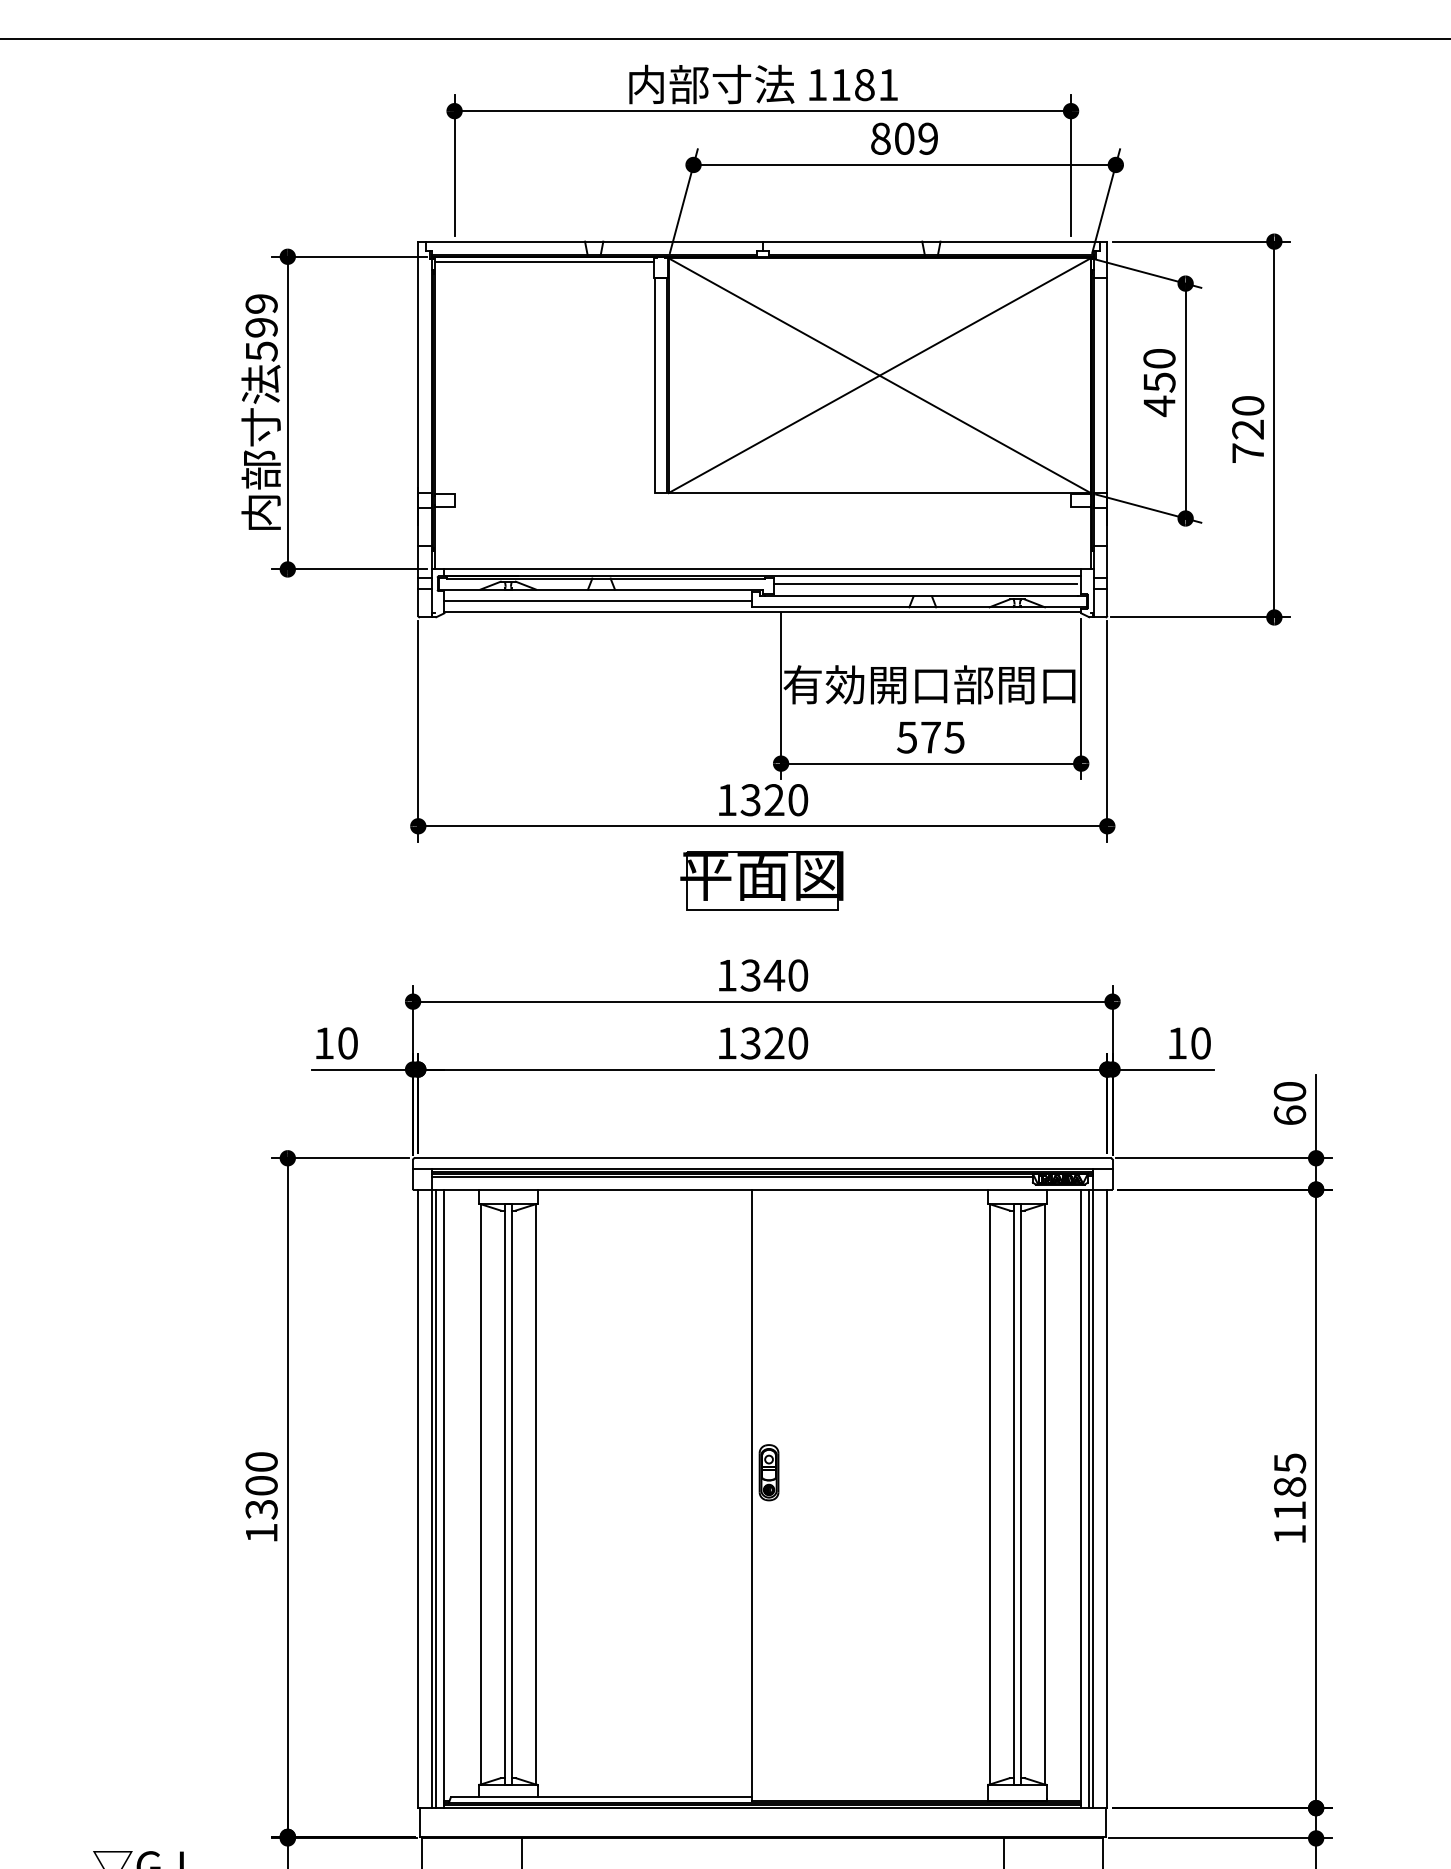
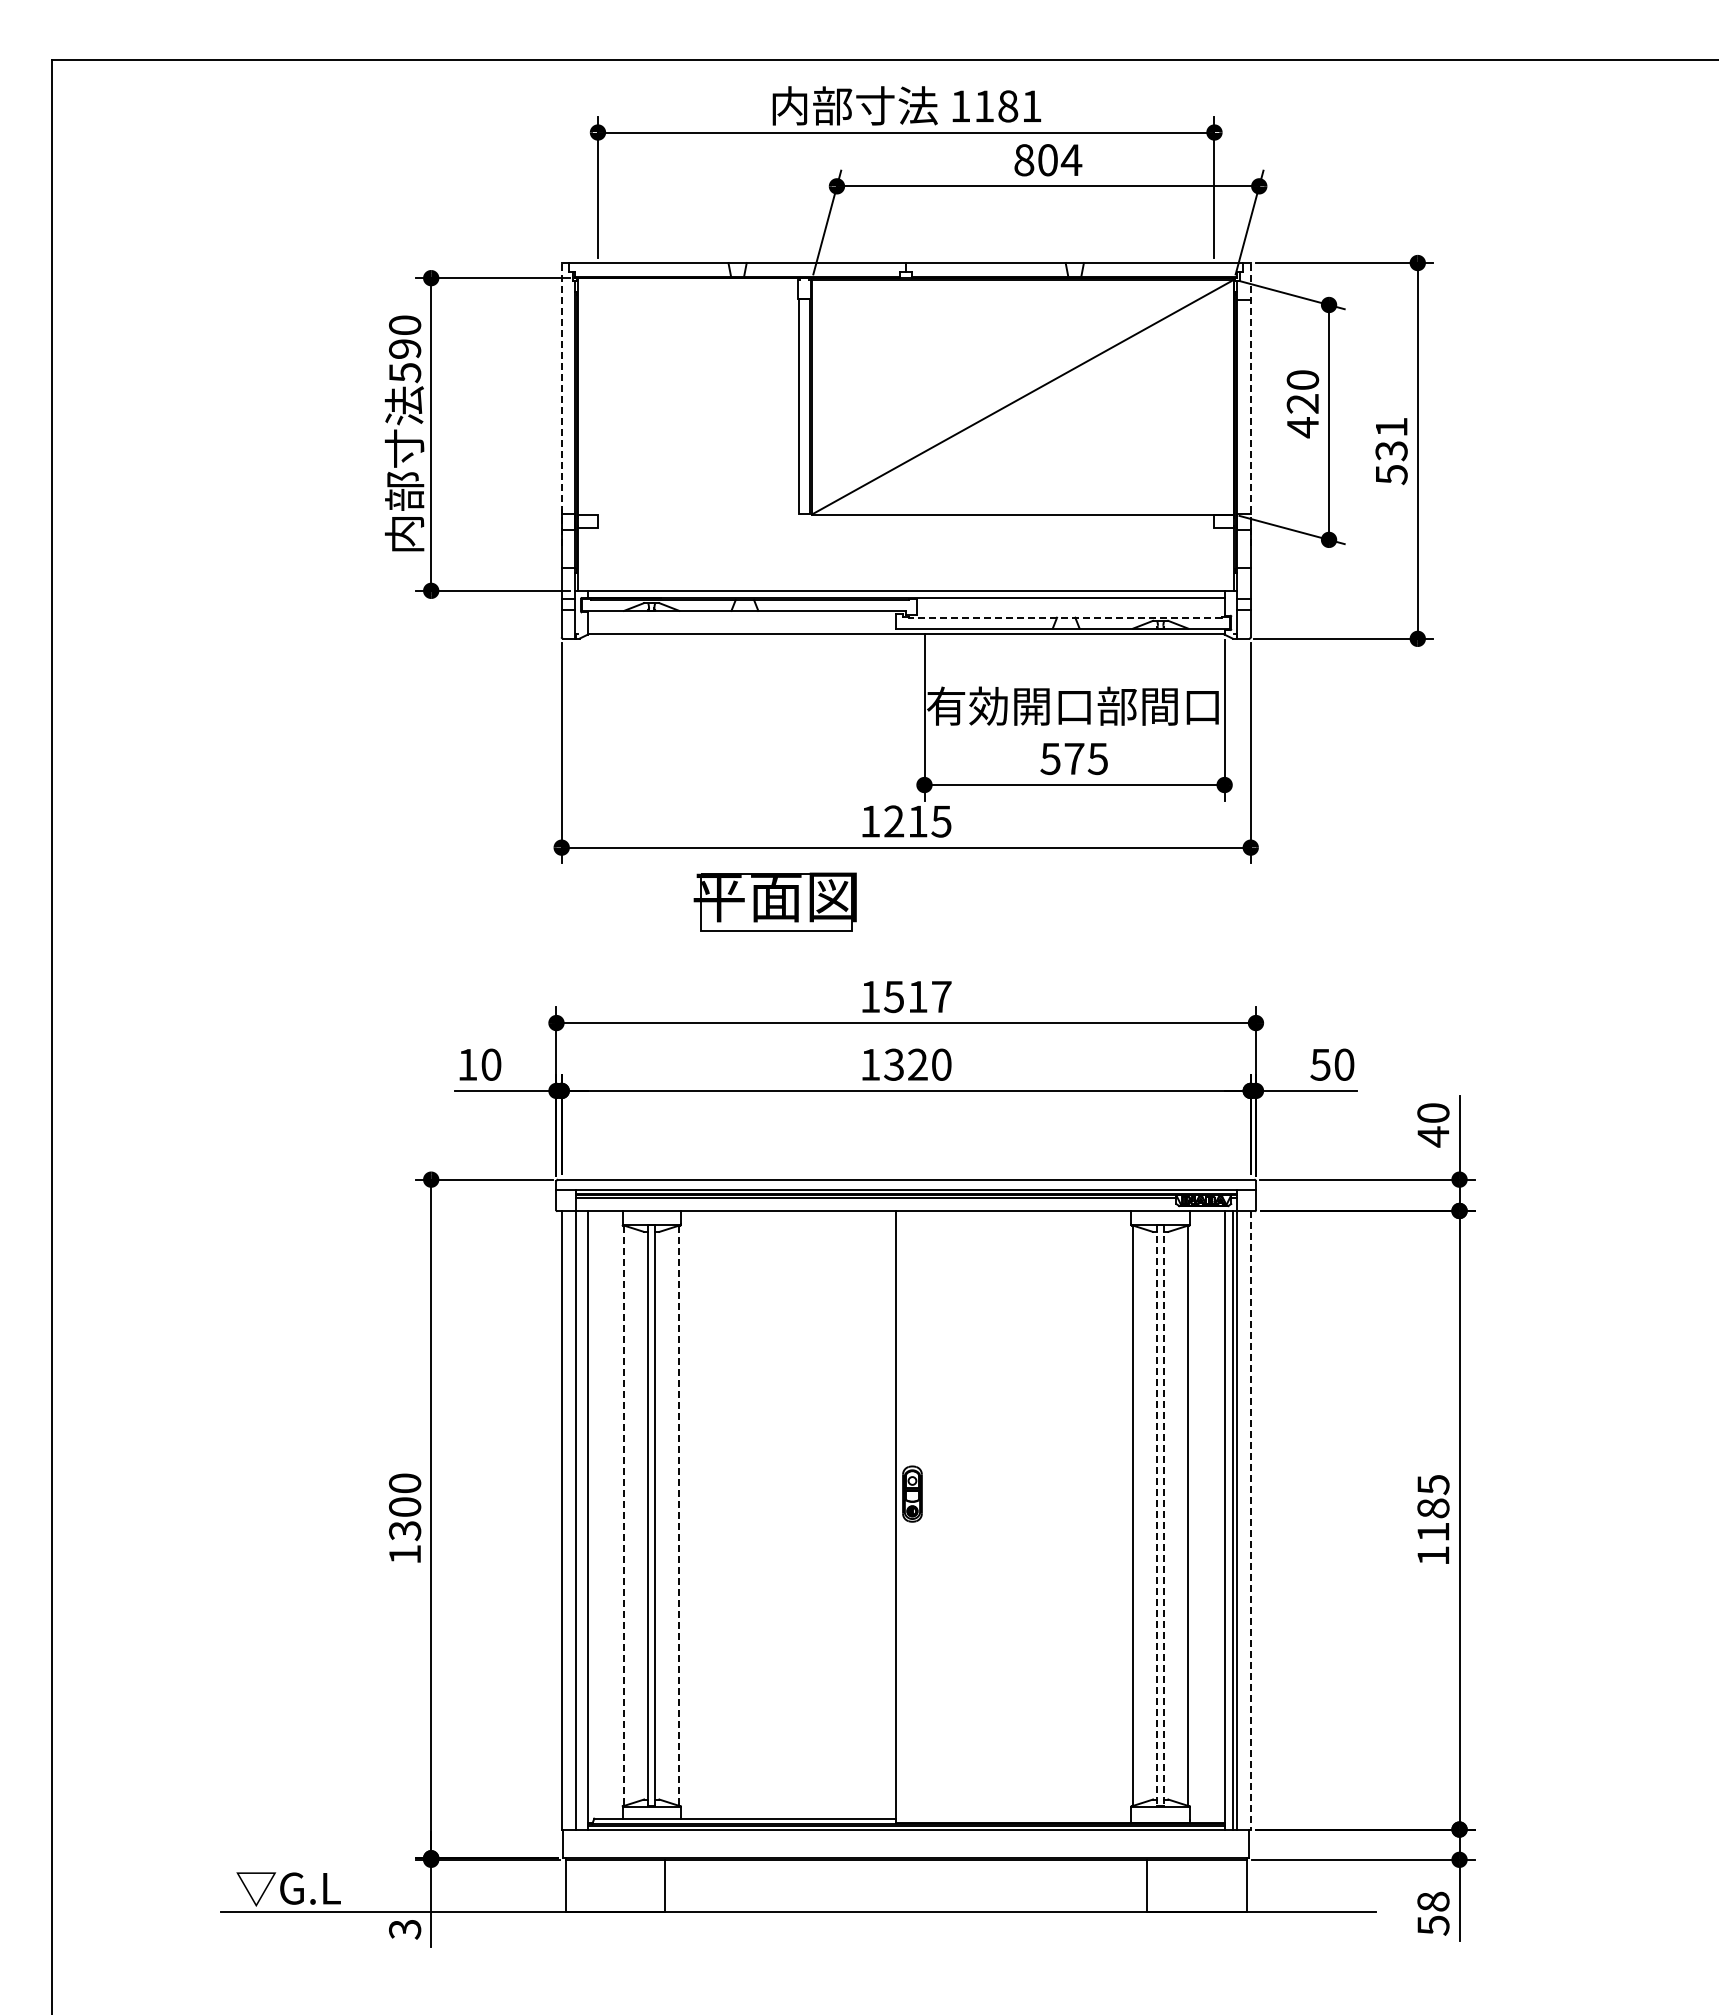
text: (928, 139) -> (1071, 160), 809 -> 804
line: (544, 262) -> (687, 283), removed
text: (262, 304) -> (405, 325), 599 -> 590
line: (879, 375) -> (1022, 396), removed
line: (418, 383) -> (561, 404), solid -> dashed
line: (1107, 383) -> (1250, 404), solid -> dashed
text: (1159, 383) -> (1302, 404), 450 -> 420
text: (1248, 430) -> (1391, 451), 720 -> 531
line: (925, 583) -> (1068, 604), removed
line: (922, 596) -> (1065, 617), solid -> dashed
line: (598, 601) -> (741, 622), removed
text: (774, 800) -> (917, 821), 1320 -> 1215
part: (761, 880) -> (774, 901), moved
text: (774, 975) -> (917, 996), 1340 -> 1517
text: (1177, 1043) -> (1320, 1064), 10 -> 50
text: (1290, 1115) -> (1433, 1136), 60 -> 40
line: (481, 1495) -> (624, 1516), solid -> dashed
line: (536, 1495) -> (679, 1516), solid -> dashed
line: (1014, 1495) -> (1157, 1516), solid -> dashed
line: (1021, 1495) -> (1164, 1516), solid -> dashed
line: (436, 1499) -> (579, 1520), removed
line: (1107, 1499) -> (1250, 1520), solid -> dashed

